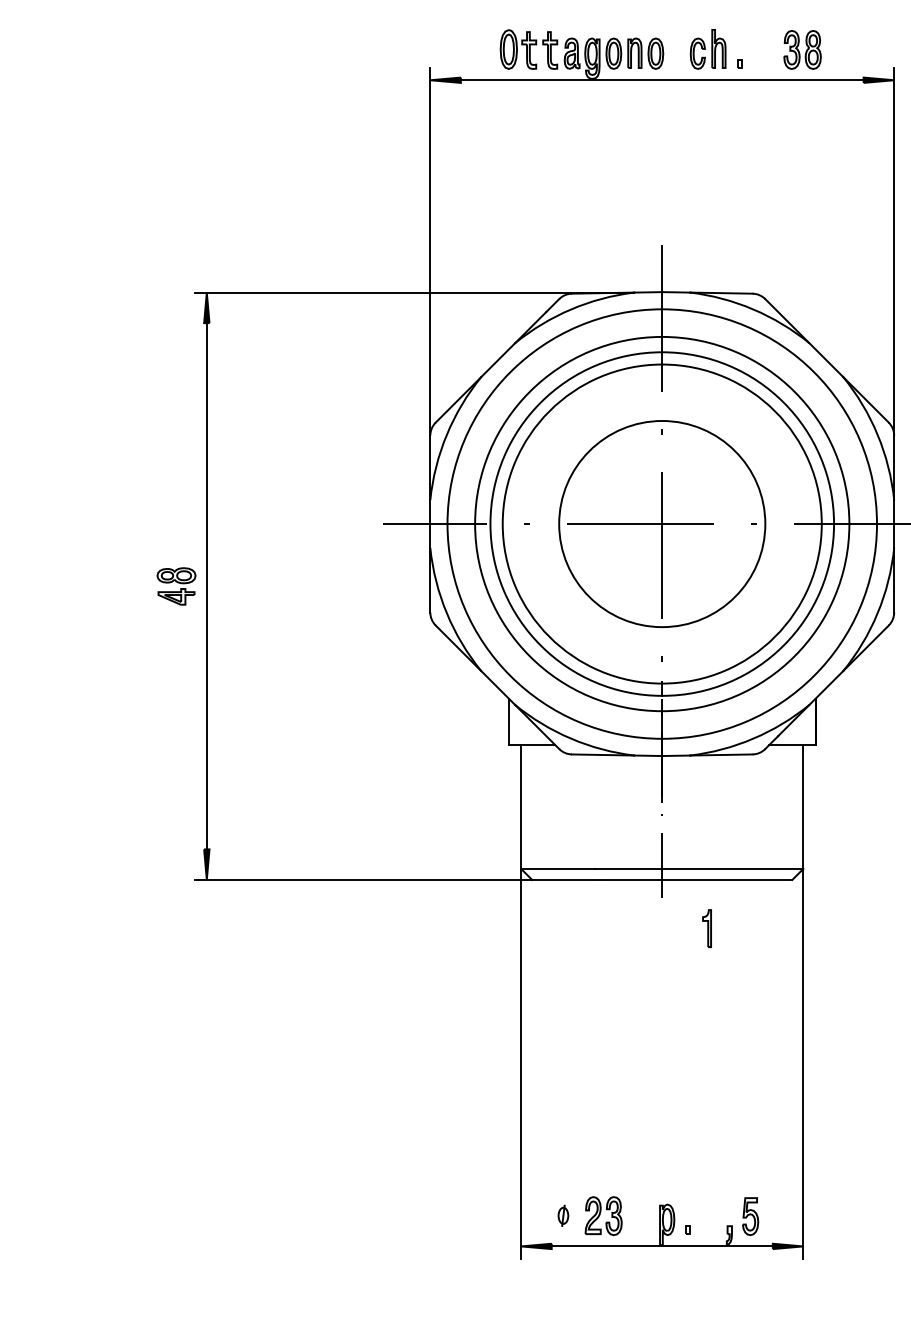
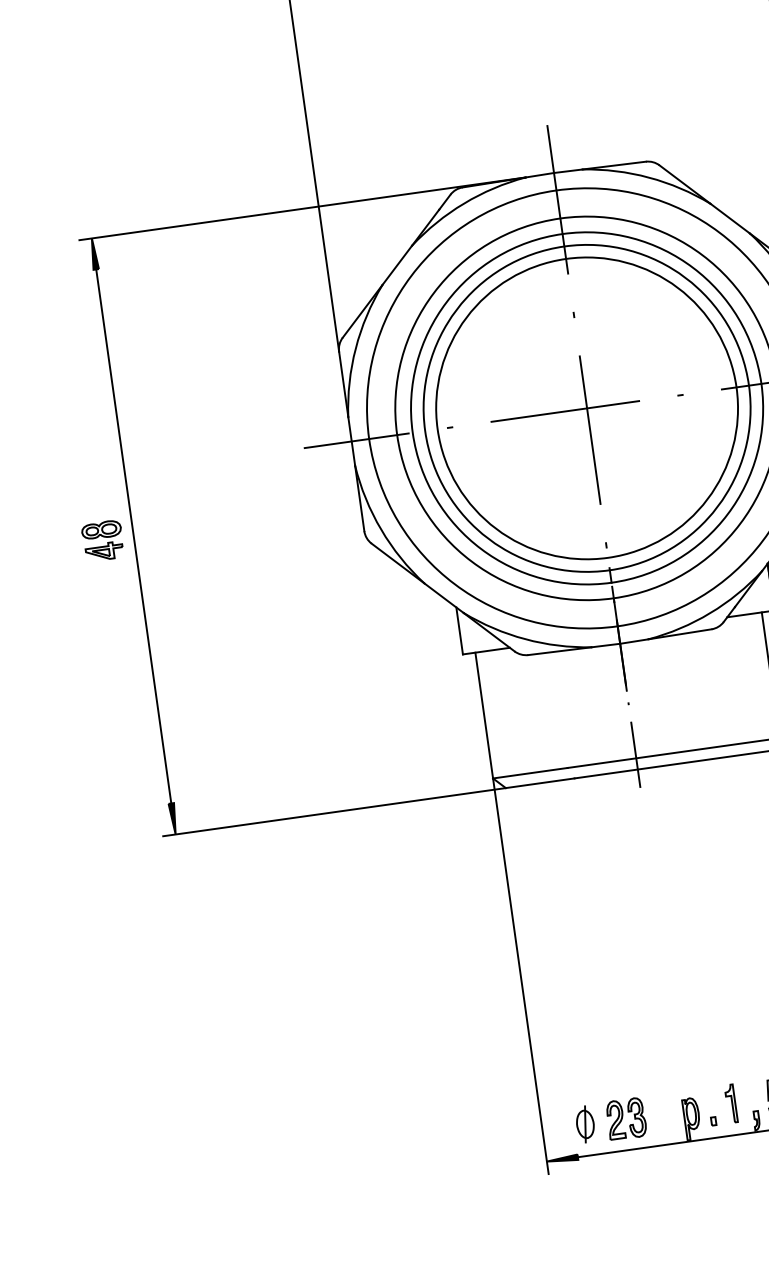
circle: (662, 523) -> (587, 407), size x1.43
part: (706, 928) -> (730, 1103), moved
part: (563, 1215) -> (585, 1124), size x1.67

